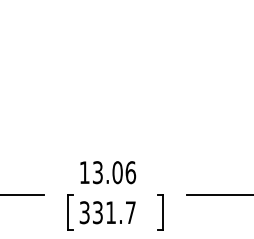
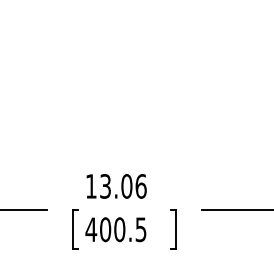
text: (107, 212) -> (115, 229), 331.7 -> 400.5

